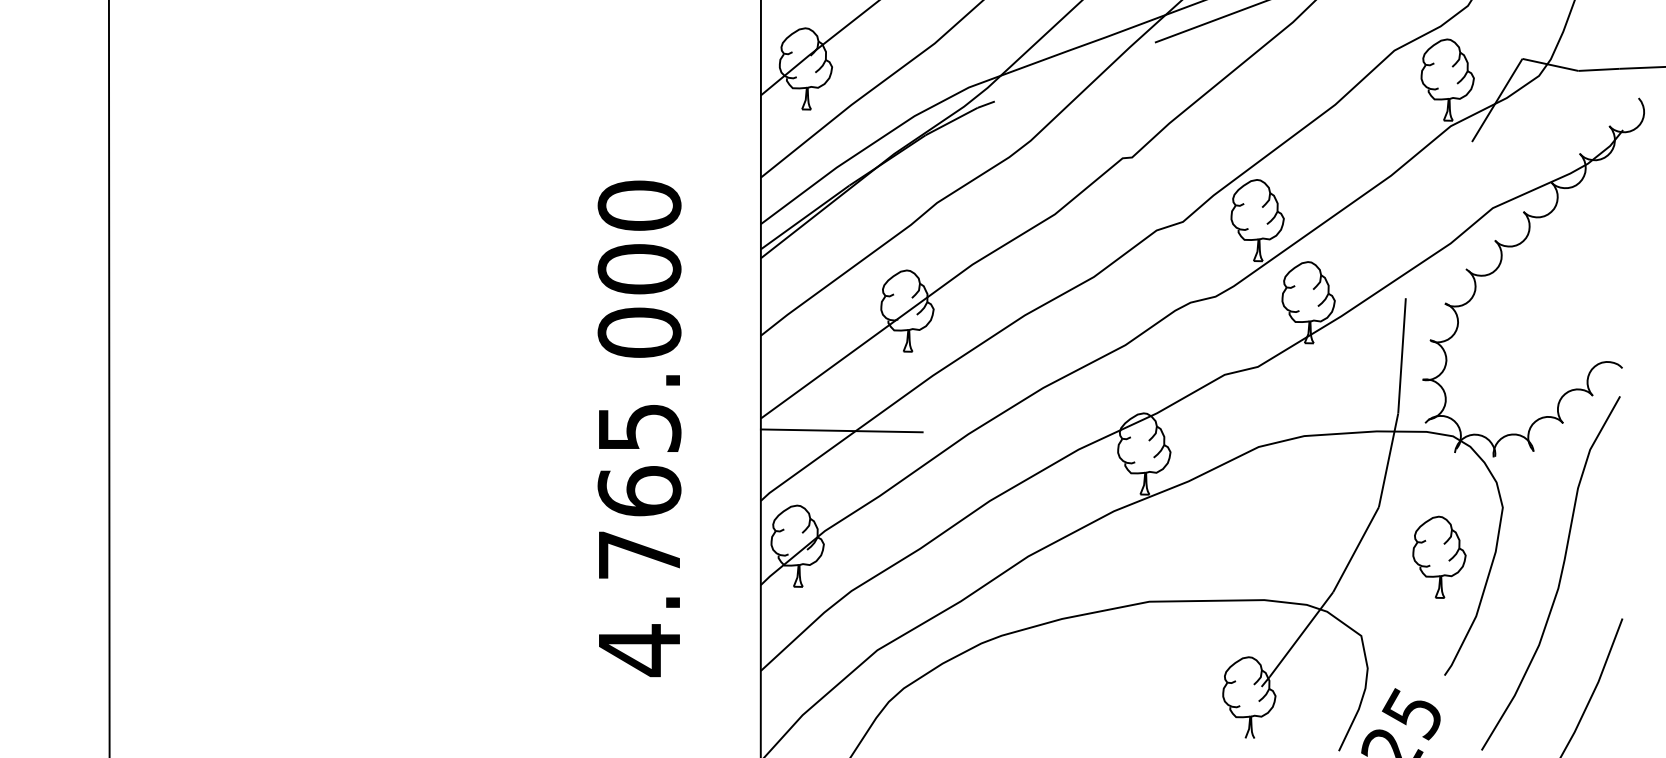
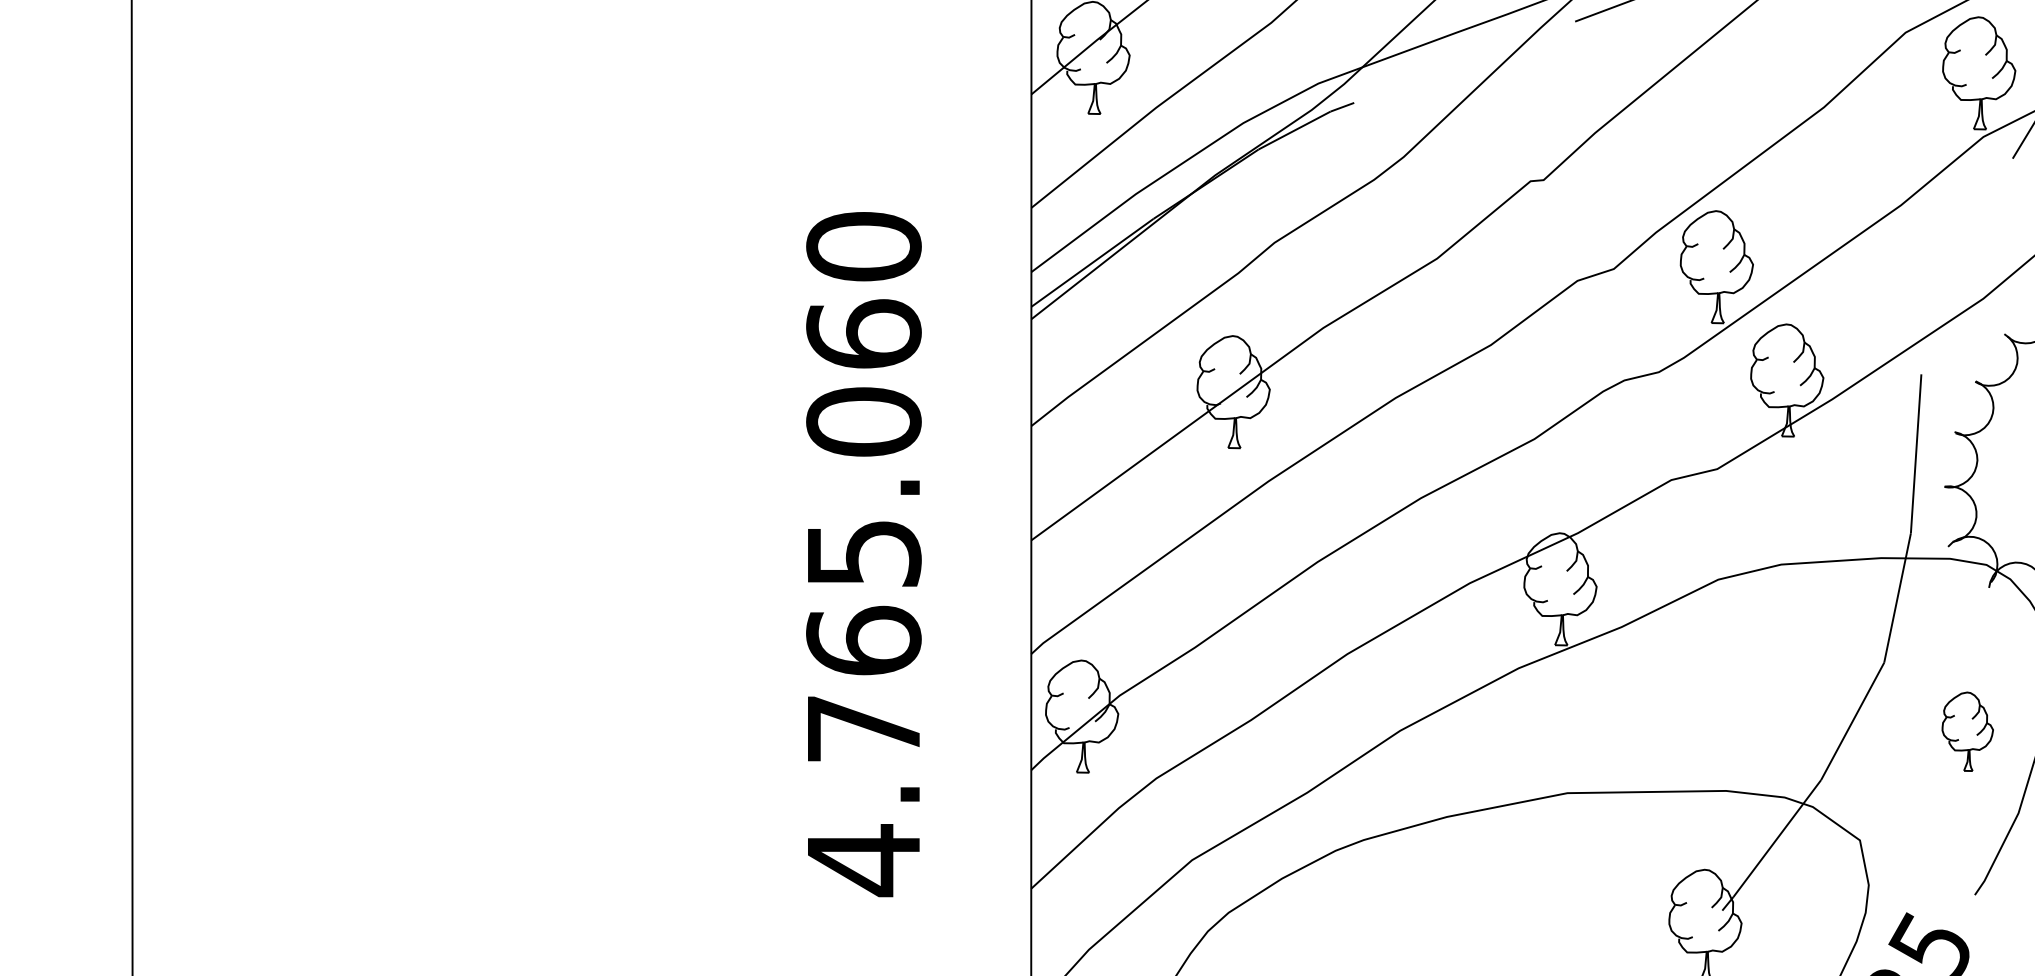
text: (639, 268) -> (863, 333), 4.765.000 -> 4.765.060
line: (841, 430) -> (1142, 556), removed
part: (1439, 556) -> (1967, 730), size x0.7

